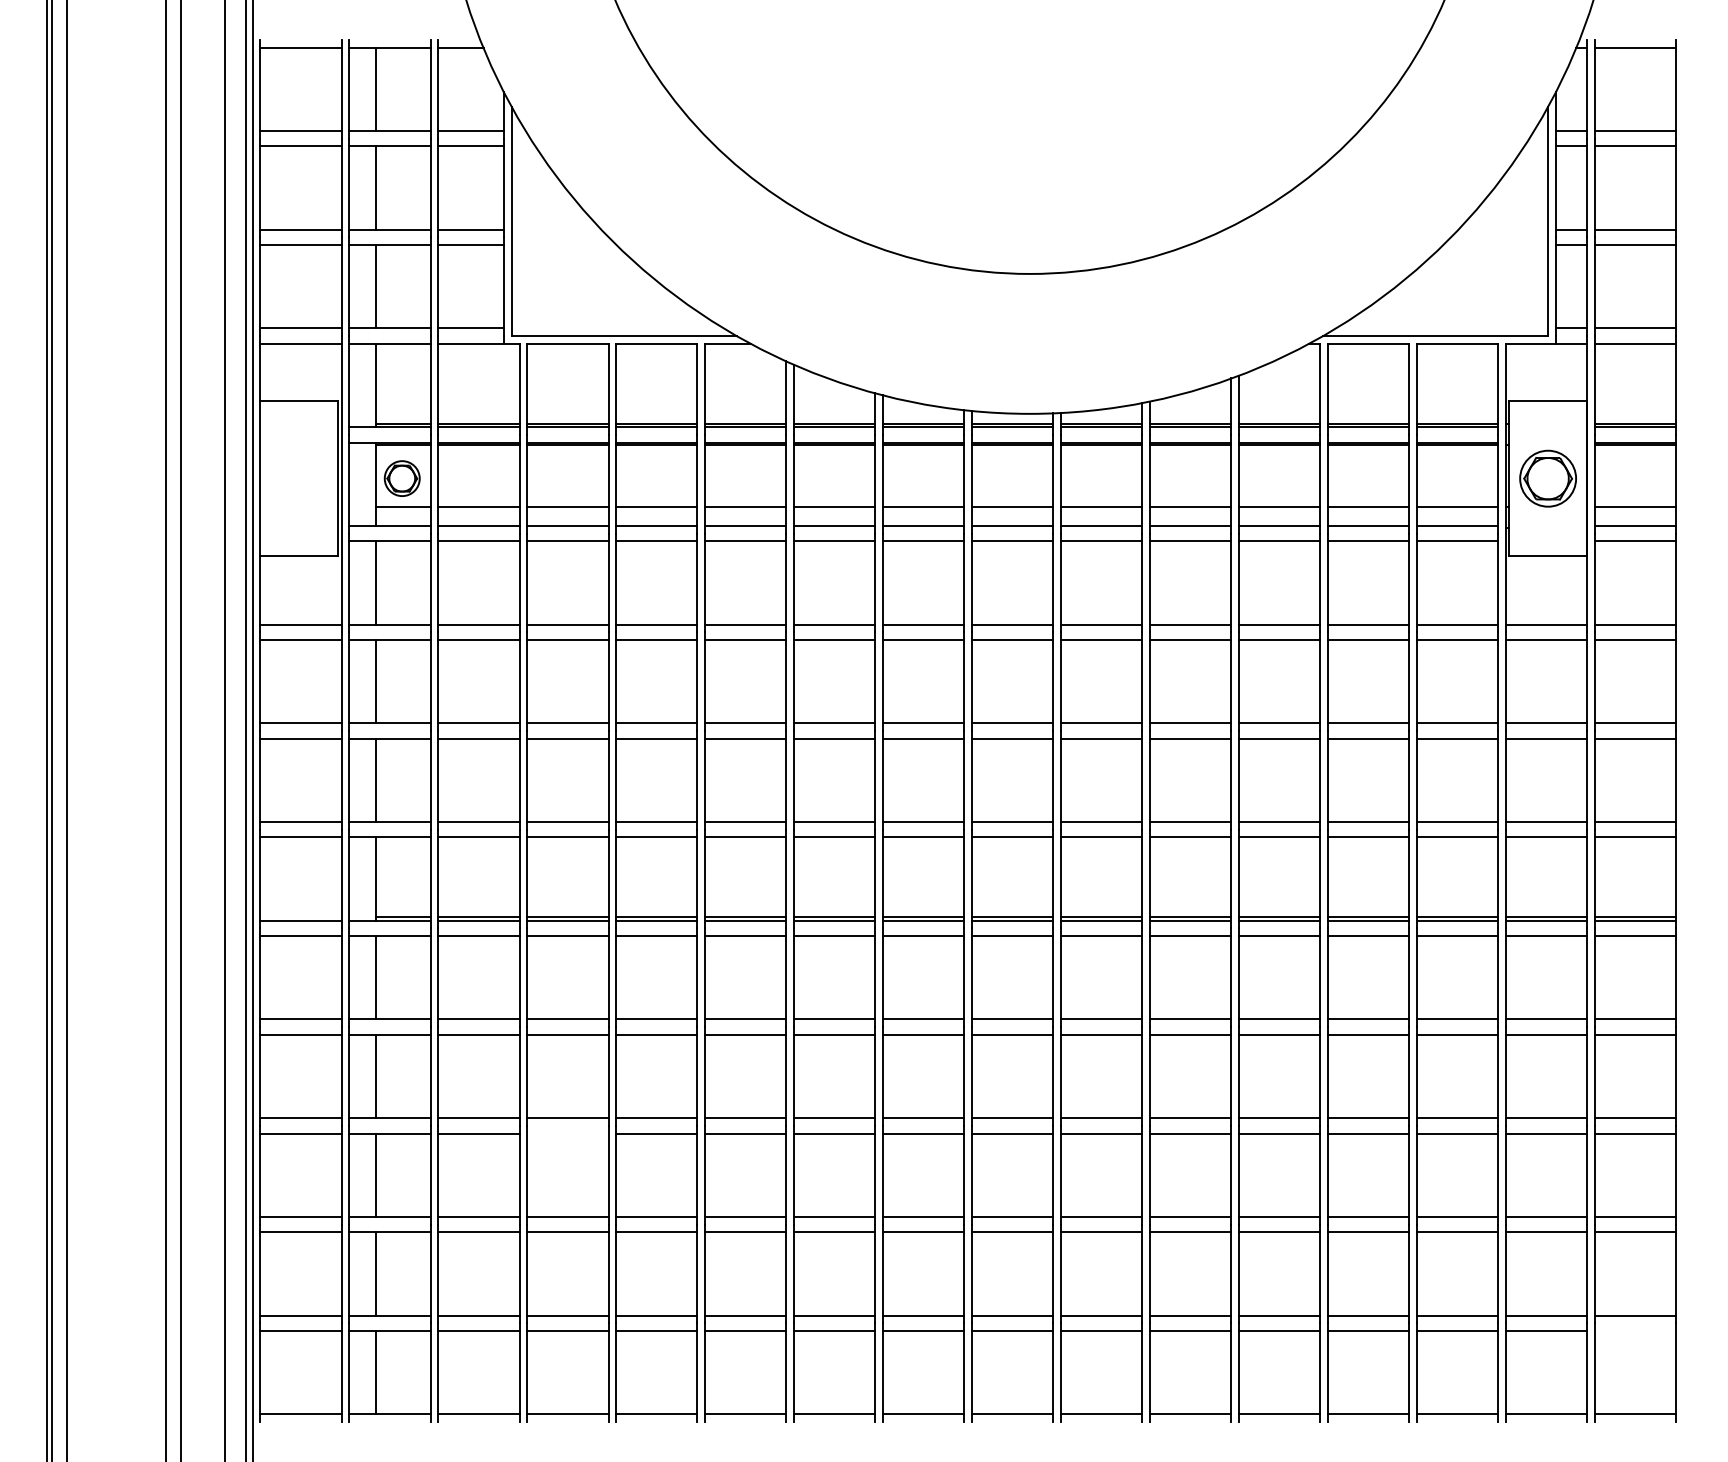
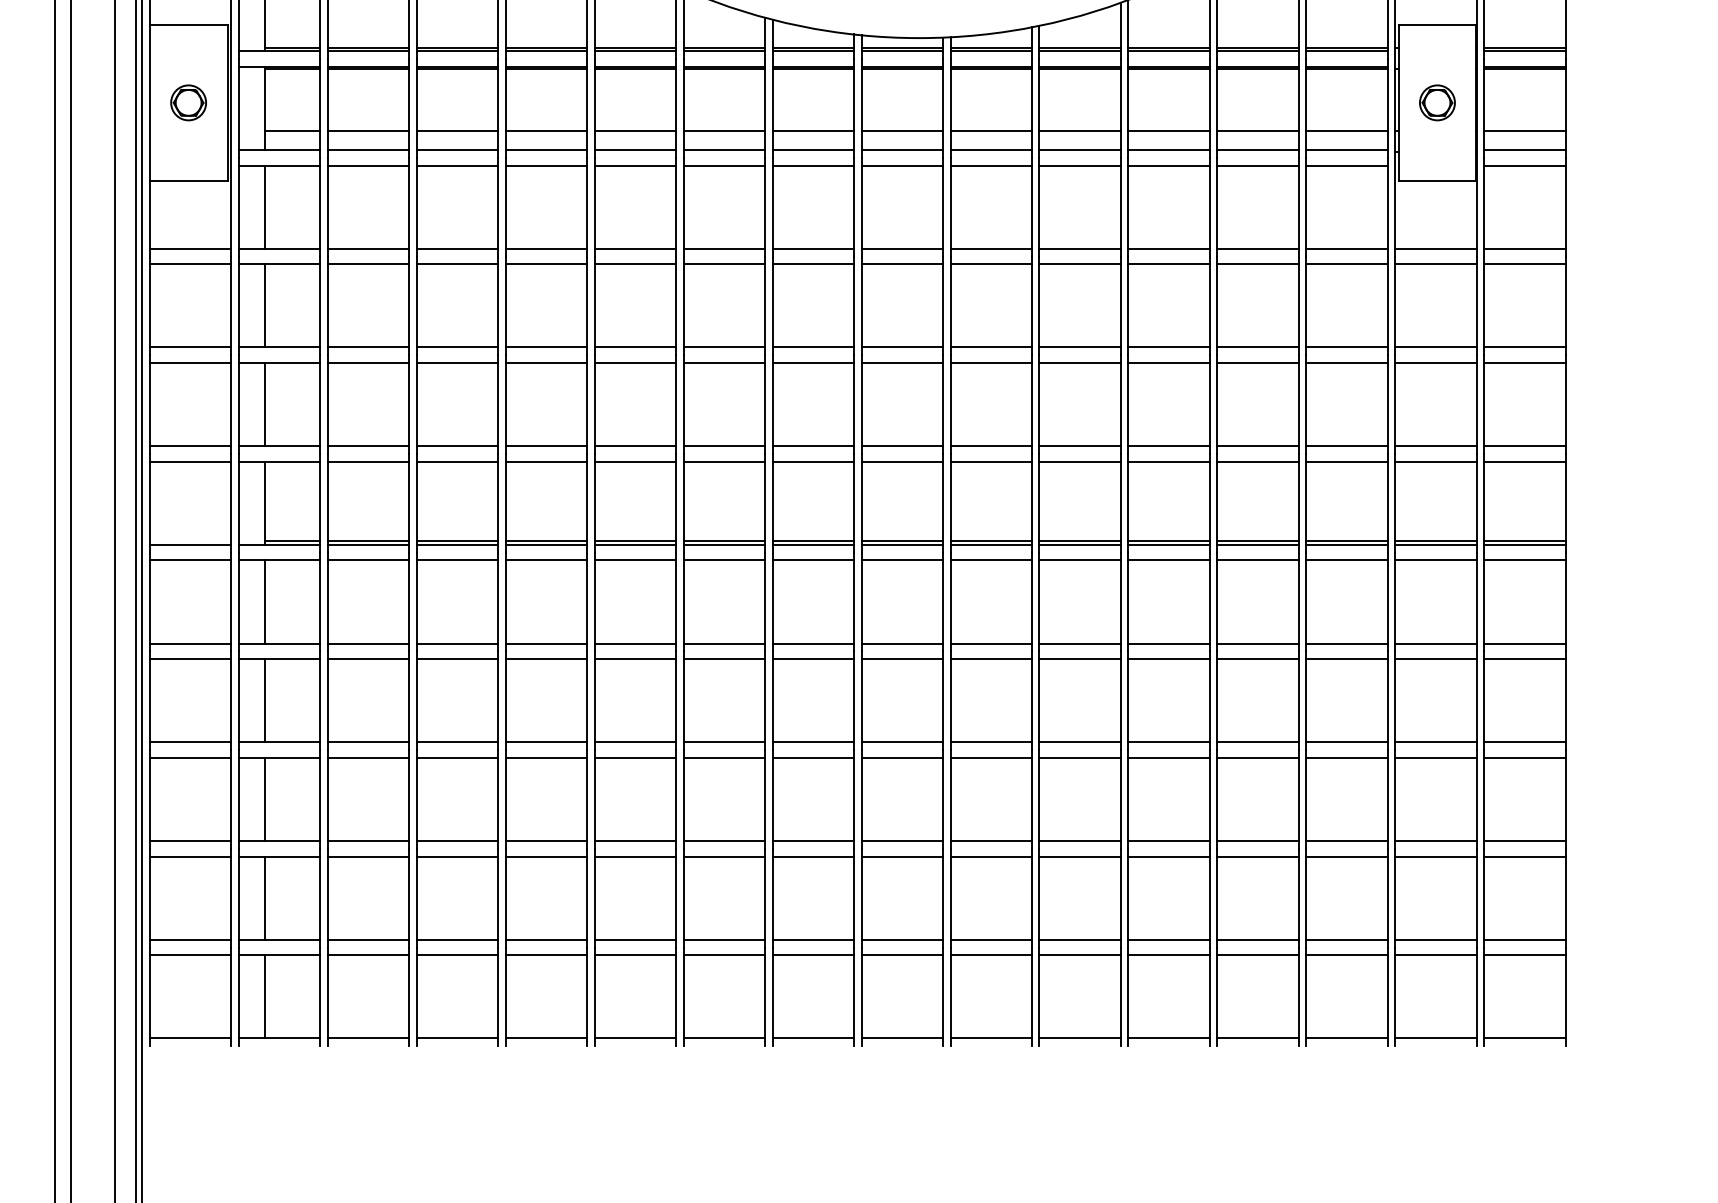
part: (401, 478) -> (187, 102), moved
part: (1547, 478) -> (1436, 102), size x0.62
line: (567, 1133) -> (456, 757), added
line: (1635, 1331) -> (1524, 955), added

